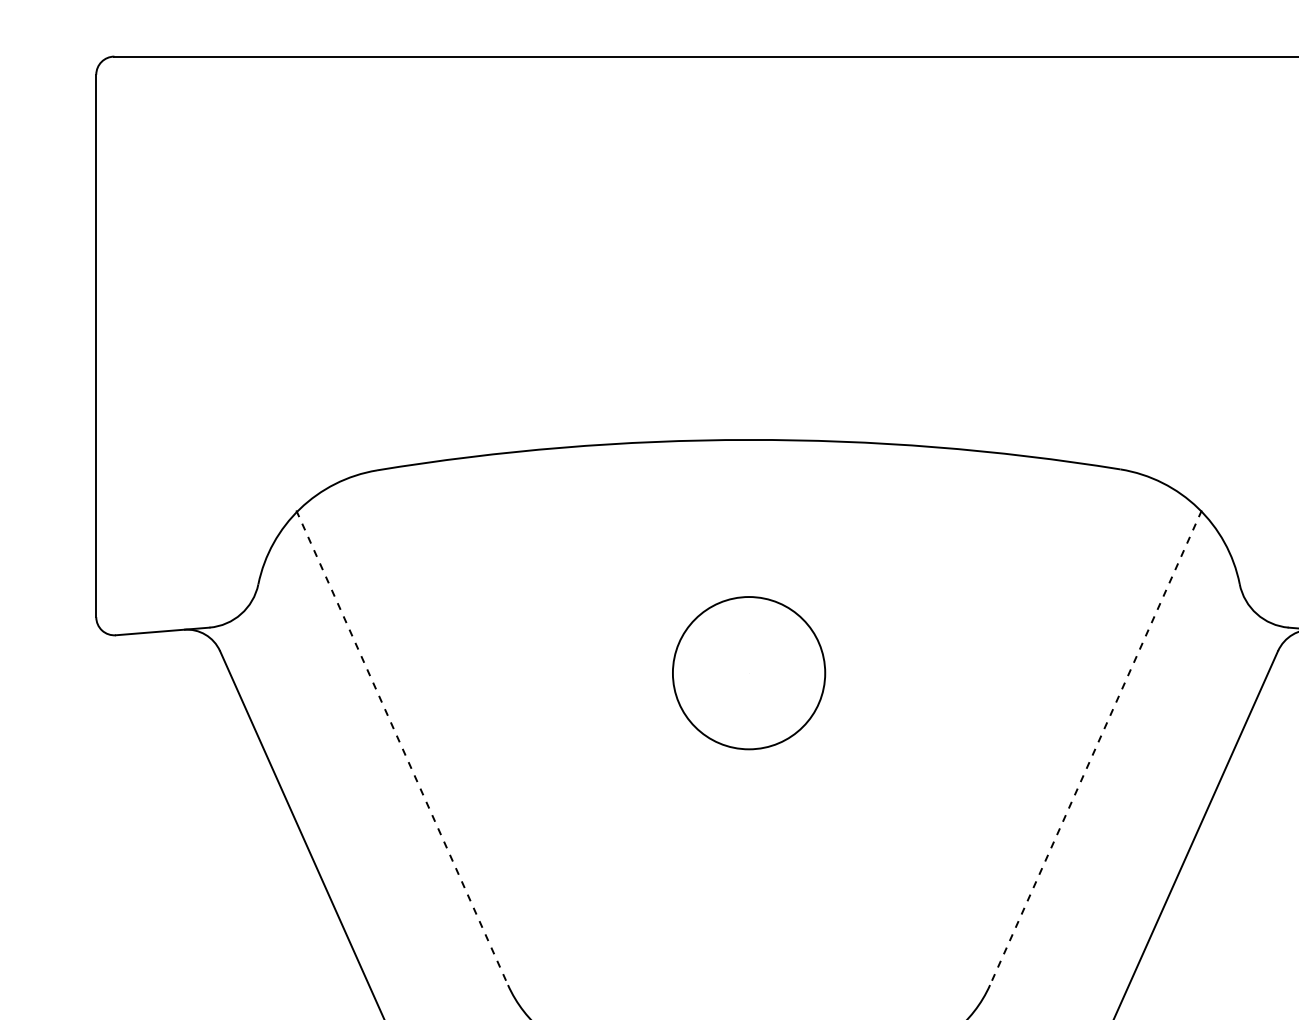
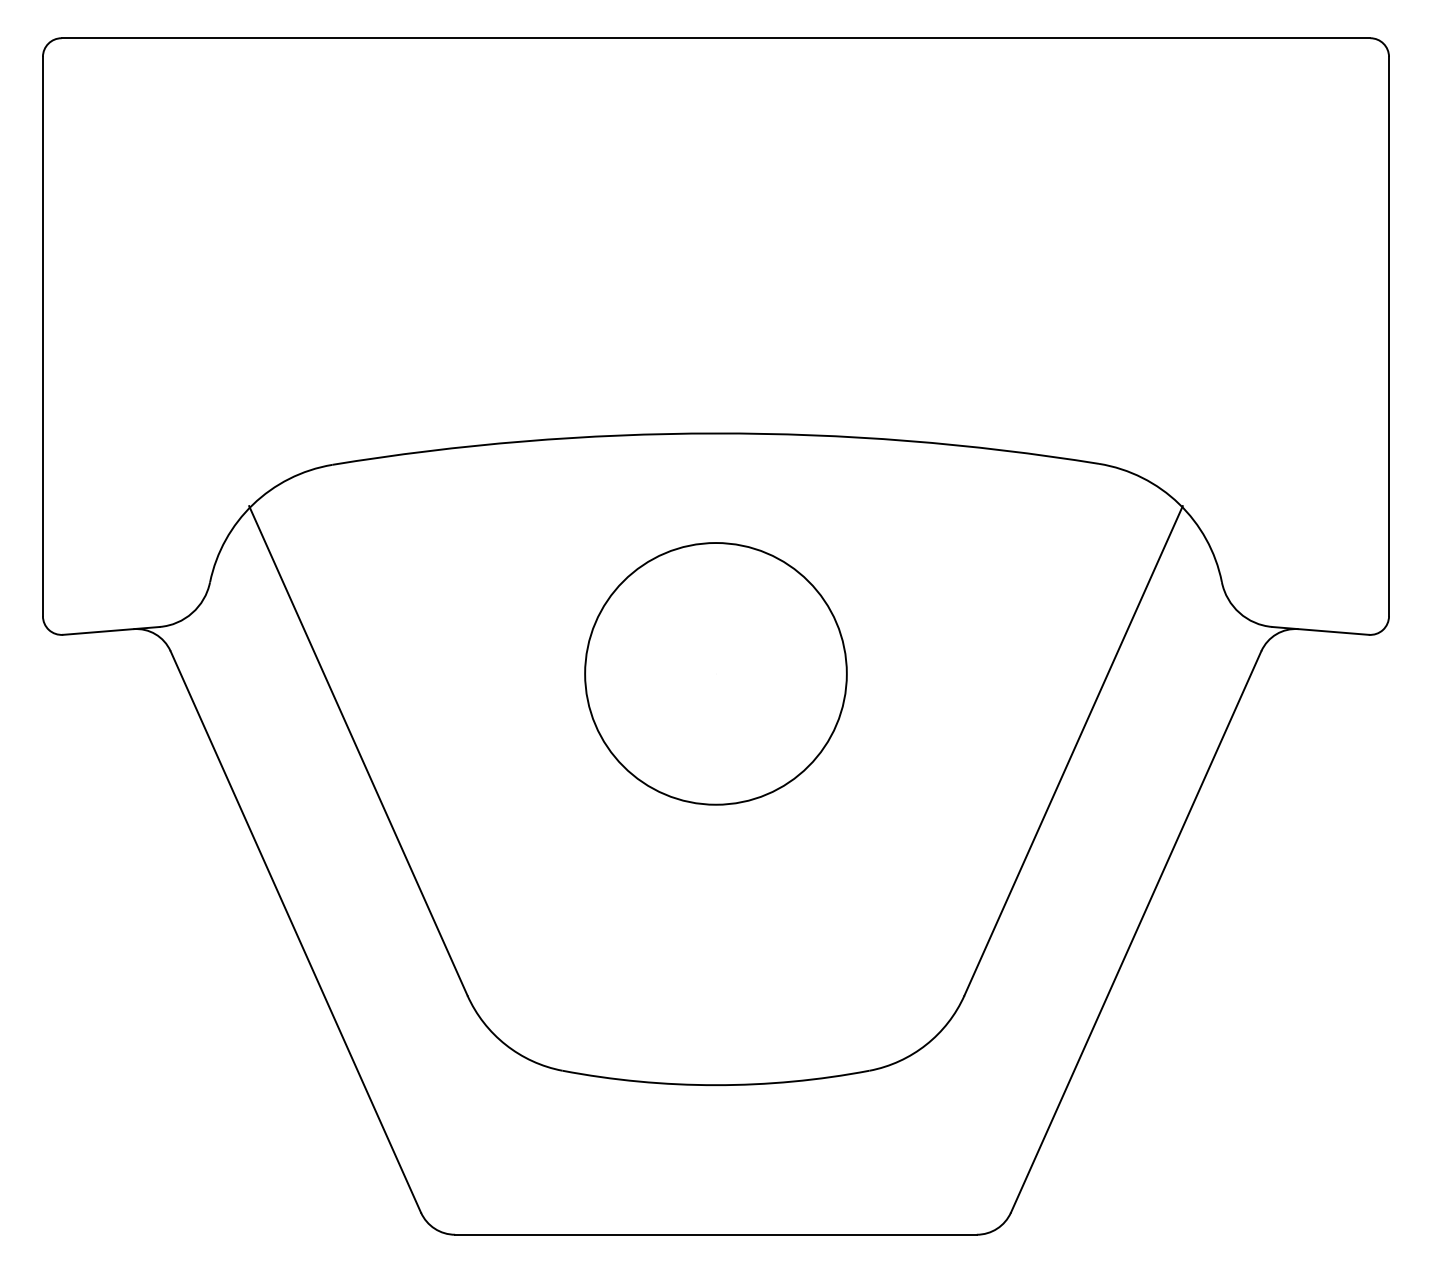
circle: (748, 672) -> (715, 673), size x1.67
line: (402, 747) -> (358, 750), dashed -> solid
line: (1095, 747) -> (1073, 750), dashed -> solid

